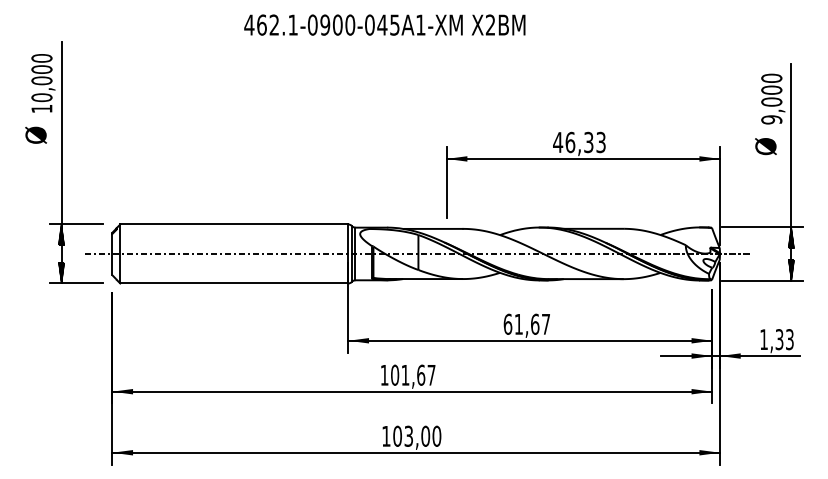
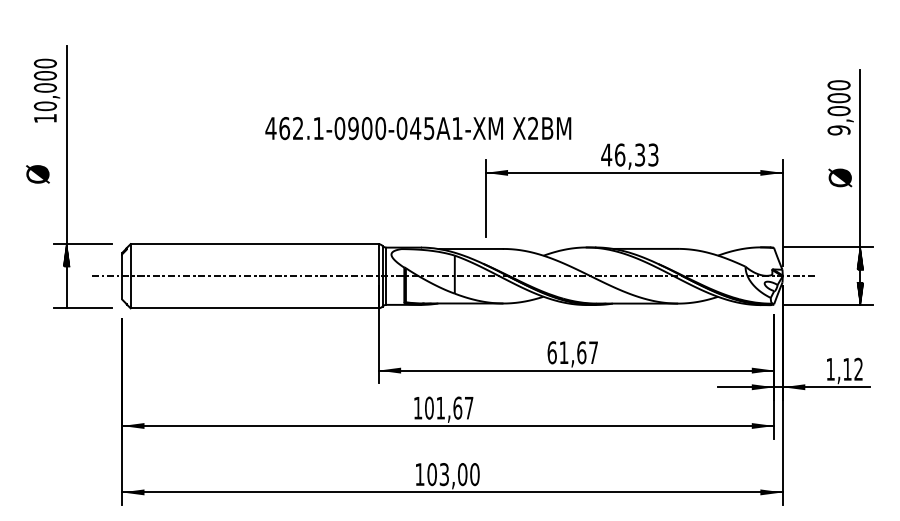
text: (384, 24) -> (417, 127), moved
text: (35, 134) -> (37, 173), moved
text: (765, 146) -> (839, 177), moved
hatch: (61, 272) -> (66, 296), removed
text: (784, 339) -> (852, 369), 1,33 -> 1,12

